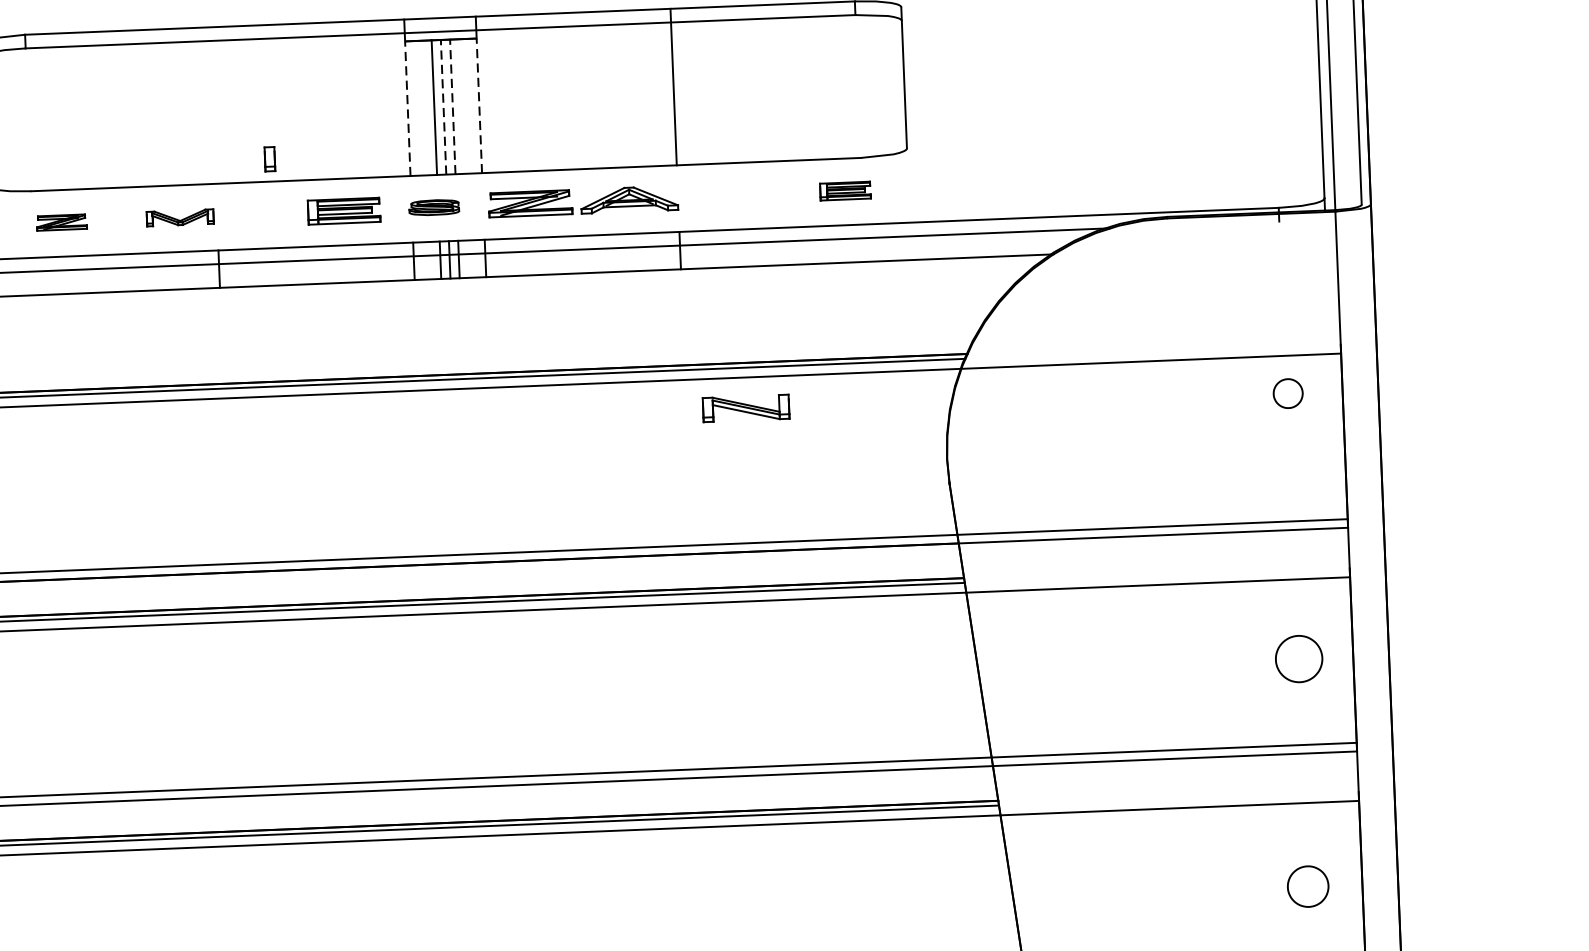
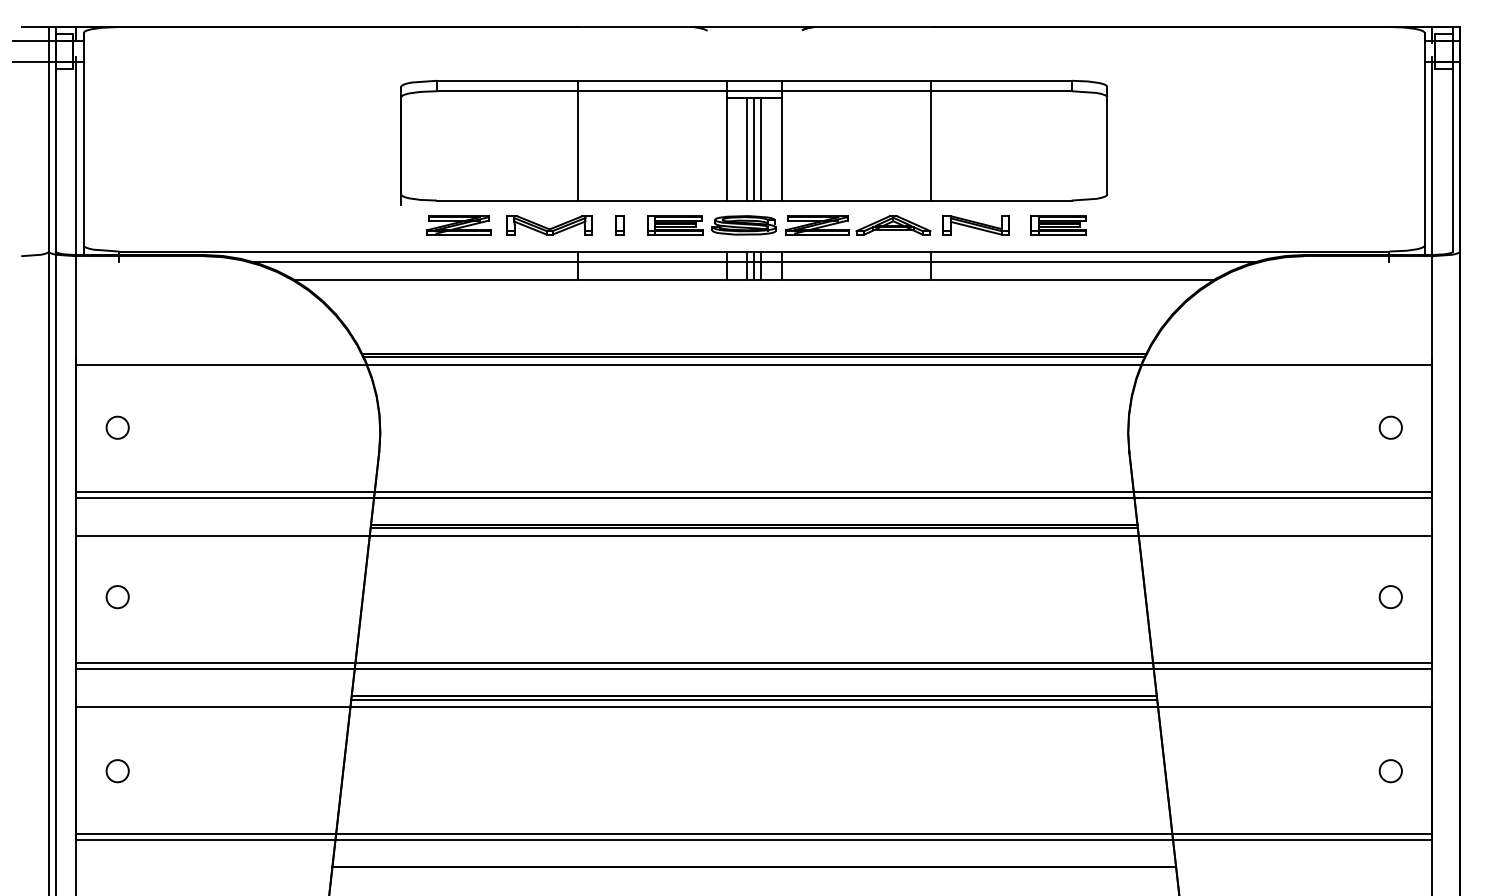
line: (212, 105) -> (577, 140), added
line: (479, 106) -> (781, 149), dashed -> solid
line: (443, 107) -> (754, 149), dashed -> solid
line: (453, 107) -> (761, 149), dashed -> solid
line: (407, 109) -> (726, 149), dashed -> solid
part: (269, 159) -> (619, 225), moved
part: (845, 191) -> (1058, 225), size x1.43
part: (433, 207) -> (743, 225), size x1.67
part: (180, 217) -> (549, 225), size x1.67
part: (61, 222) -> (458, 225), size x1.67
part: (1287, 393) -> (1390, 427), moved
part: (745, 408) -> (975, 225), moved
part: (1298, 659) -> (1390, 597), size x0.62
part: (1307, 887) -> (1390, 771), size x0.71

